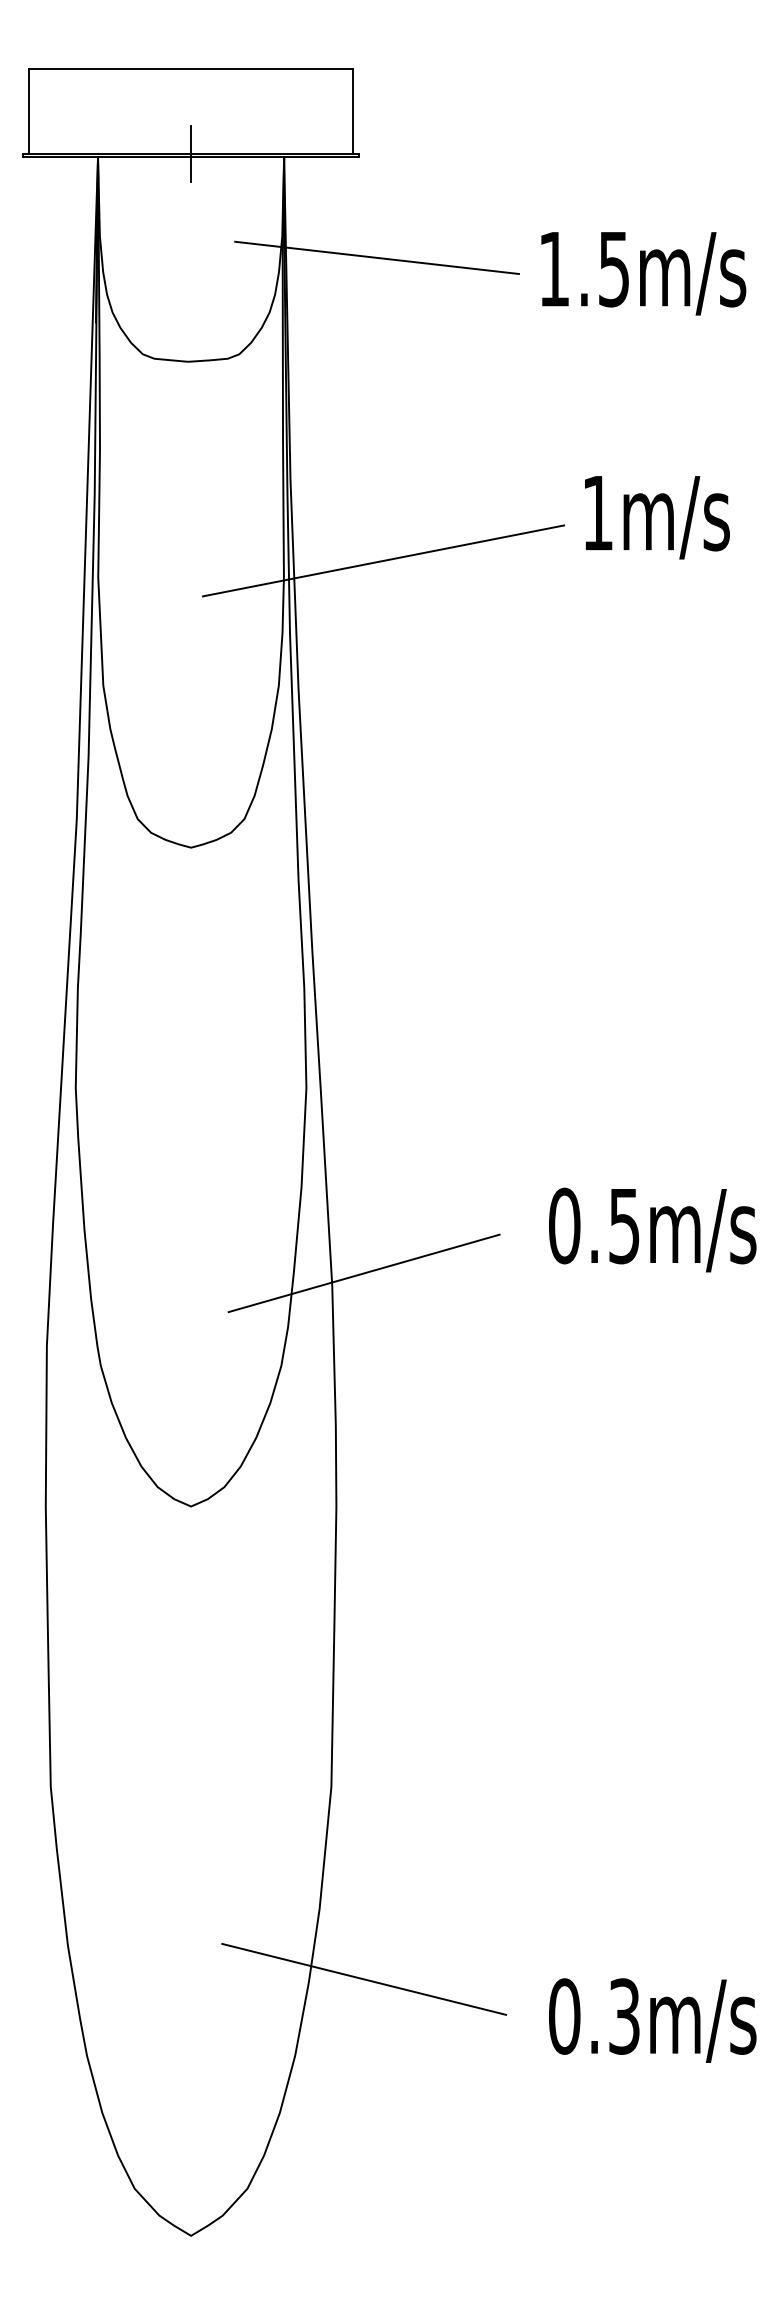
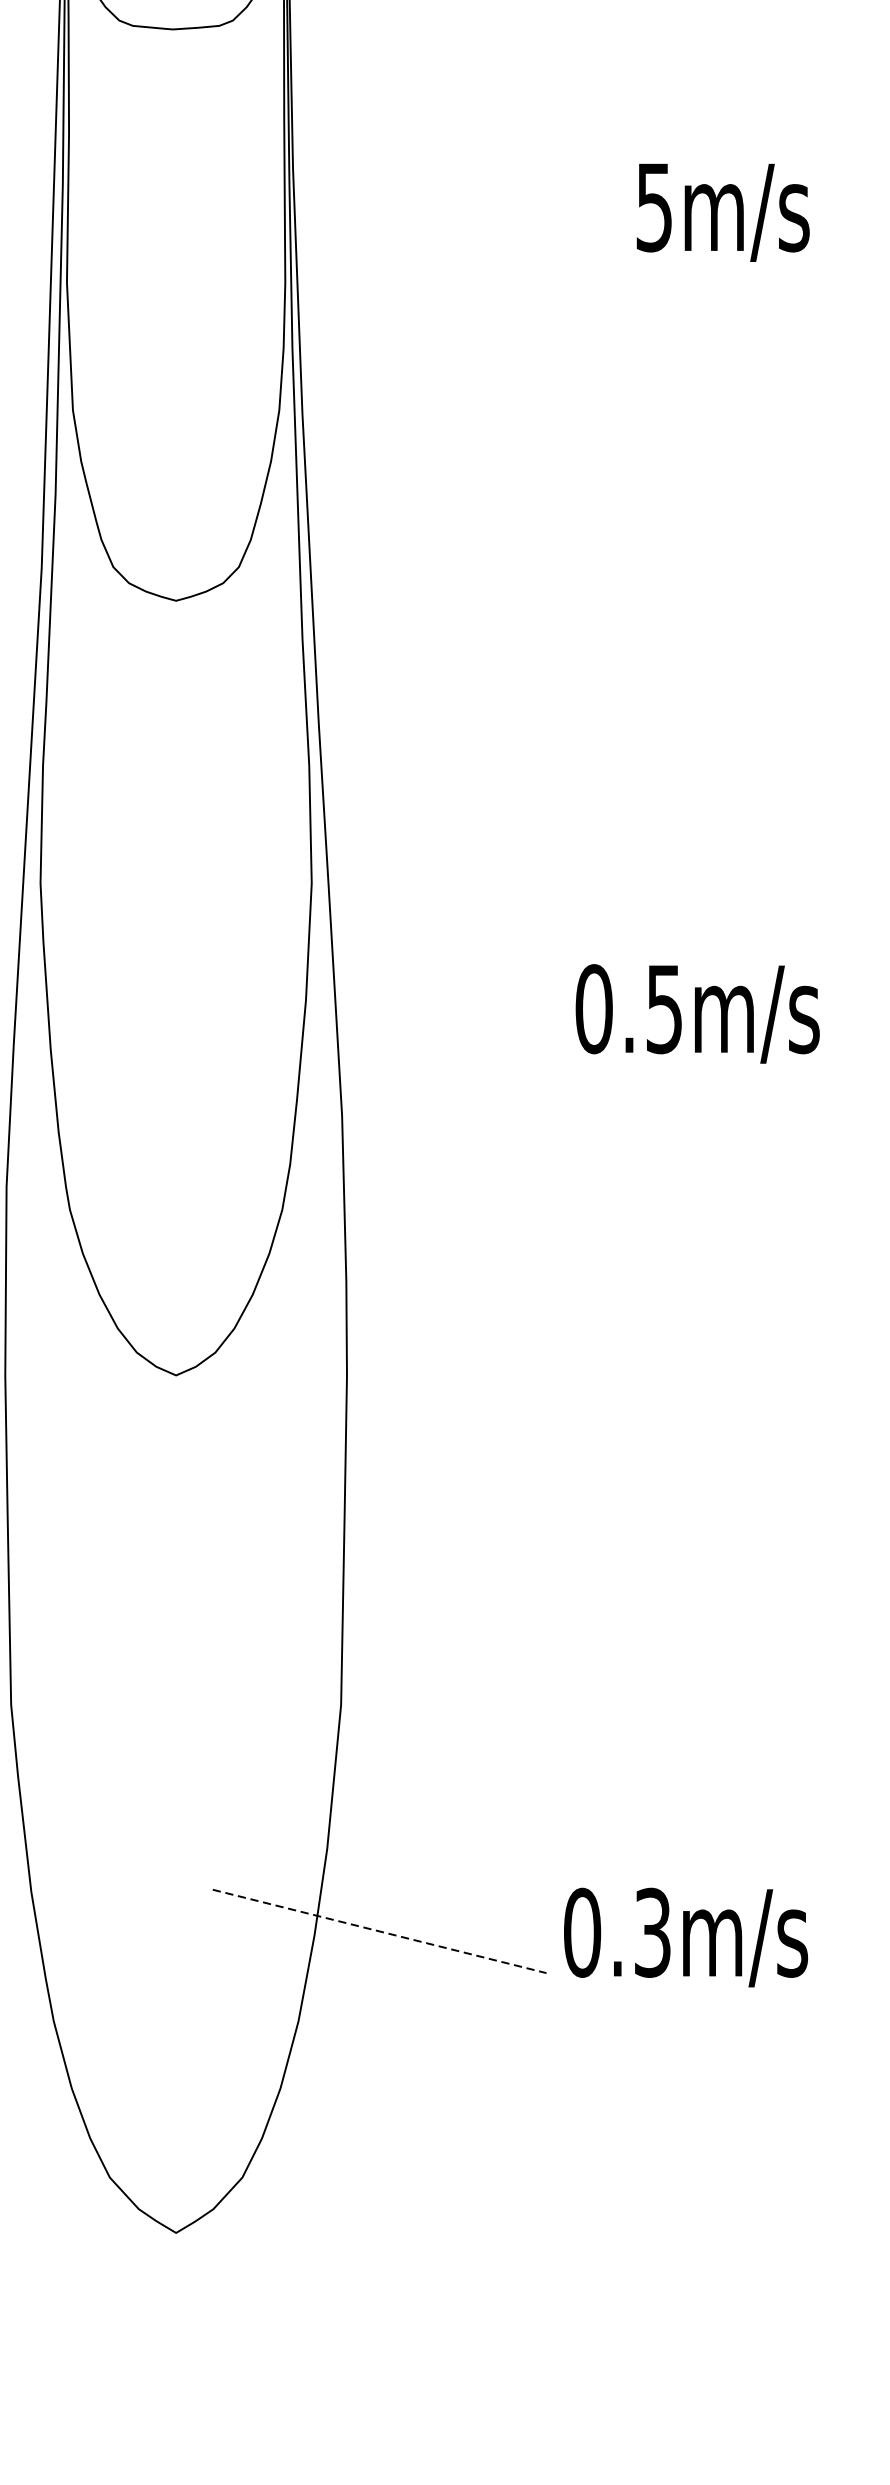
text: (597, 513) -> (653, 207), 1m/s -> 5m/s
line: (383, 560) -> (402, 263), removed
text: (652, 1229) -> (697, 1013), moved
line: (363, 1273) -> (378, 1101), removed
line: (364, 1979) -> (380, 1931), solid -> dashed
text: (652, 2020) -> (685, 1937), moved

